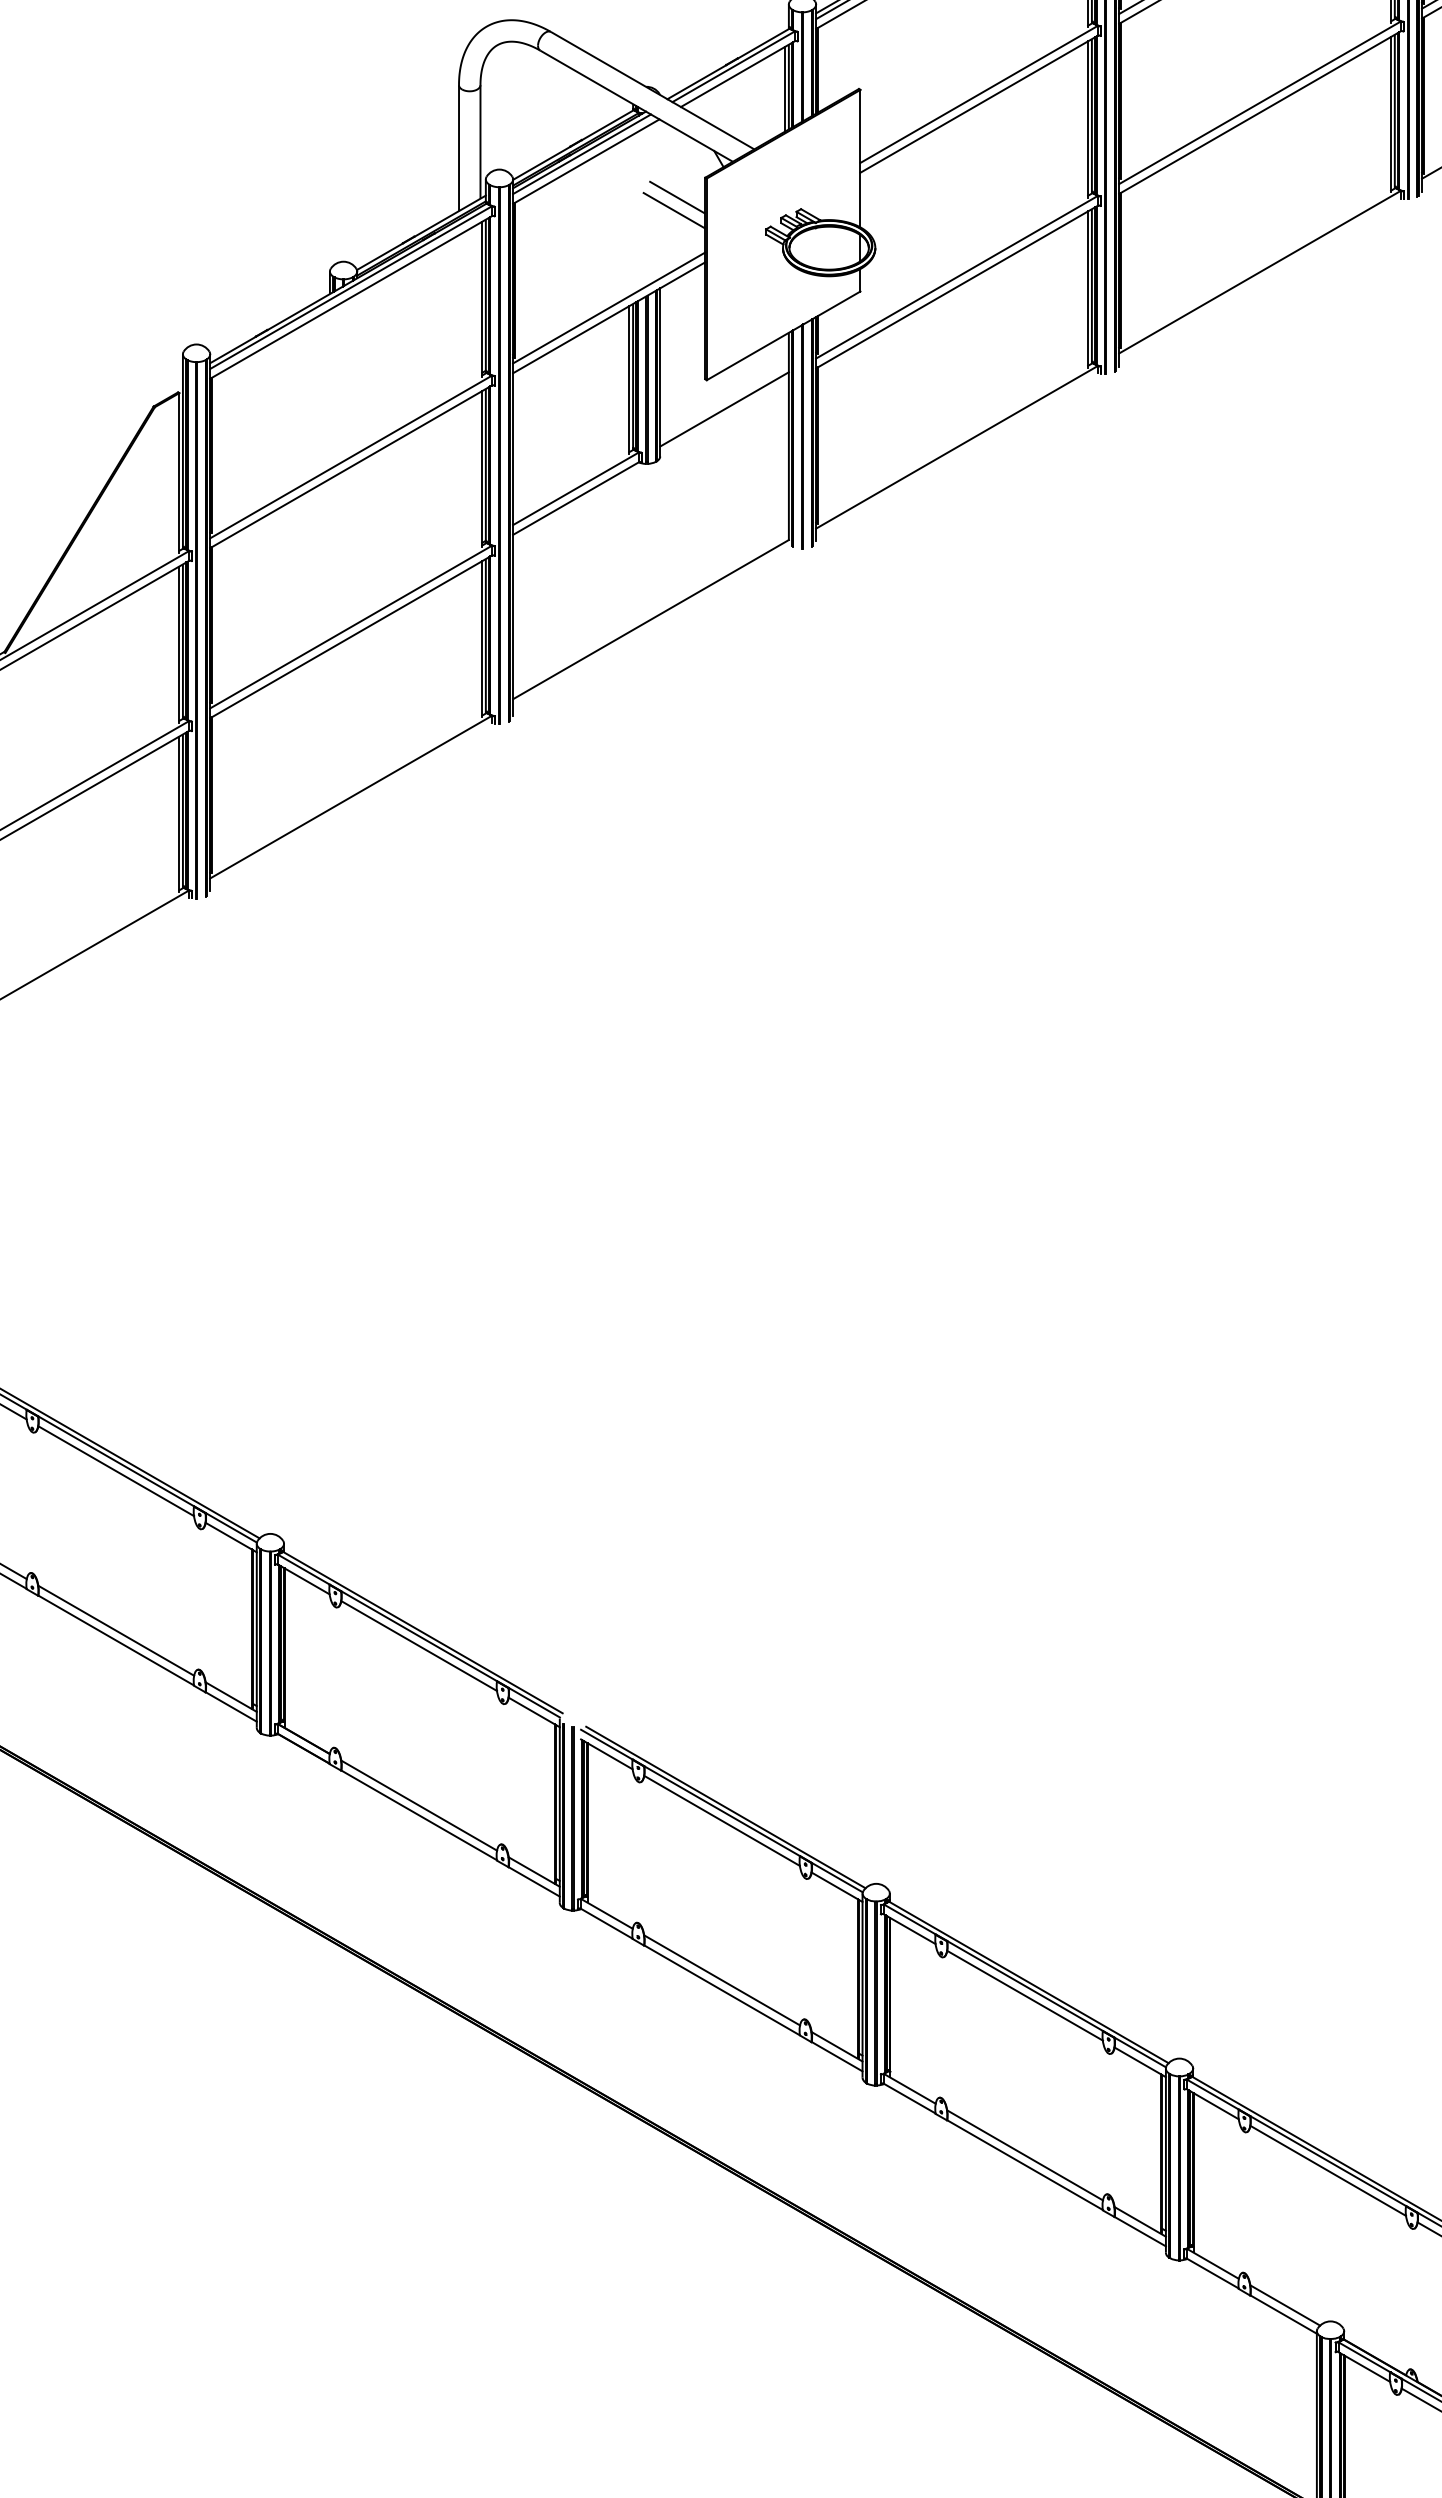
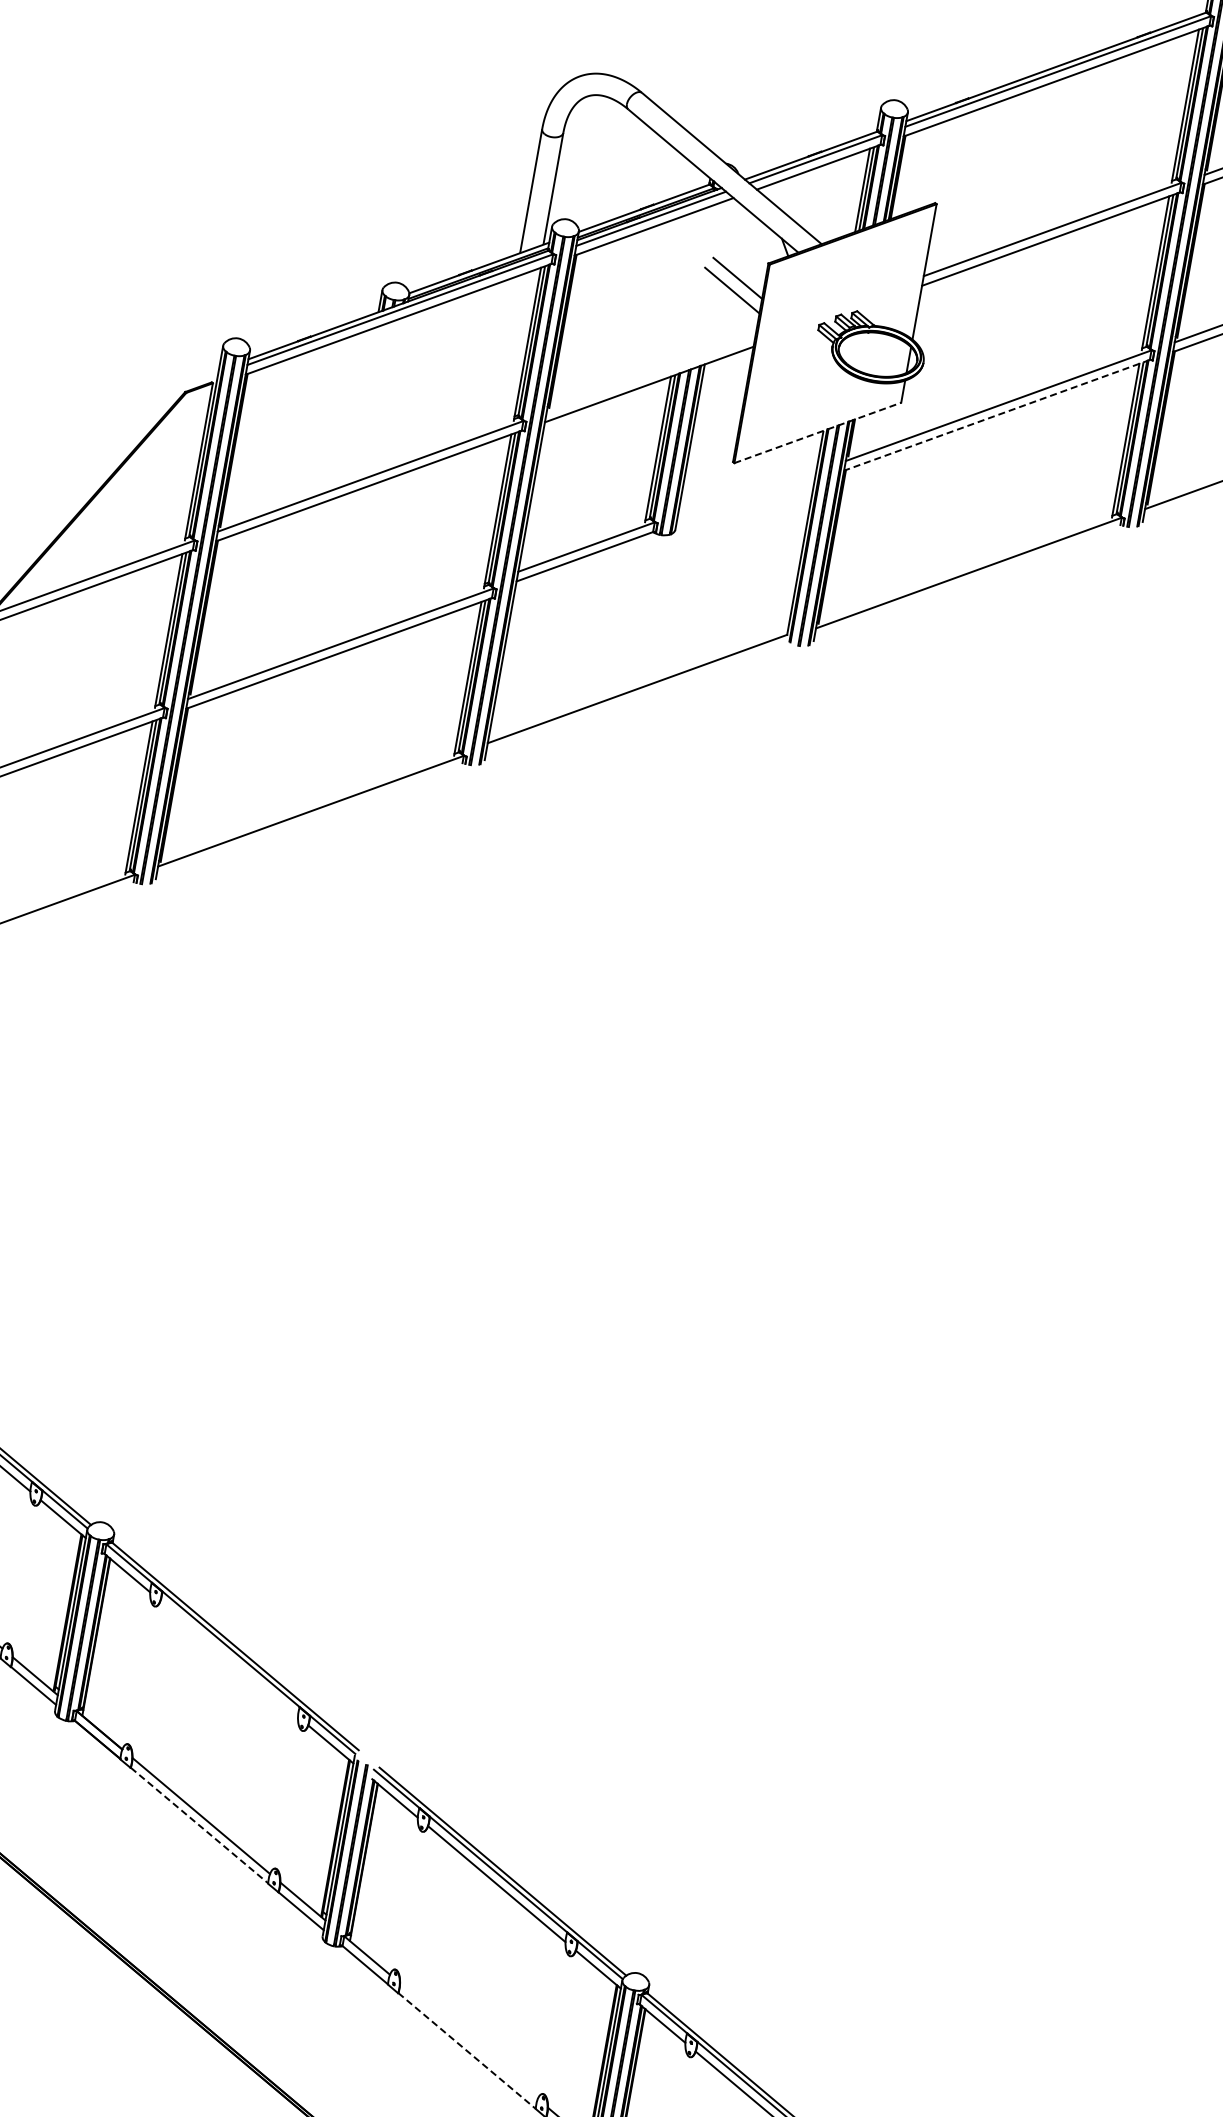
line: (956, 287) -> (996, 415), solid -> dashed
line: (609, 307) -> (651, 374), removed
line: (783, 335) -> (817, 432), solid -> dashed
line: (724, 409) -> (746, 495), removed
line: (418, 1645) -> (228, 1658), removed
line: (419, 1815) -> (199, 1825), solid -> dashed
line: (722, 1980) -> (469, 2041), removed
line: (722, 1990) -> (467, 2051), solid -> dashed

